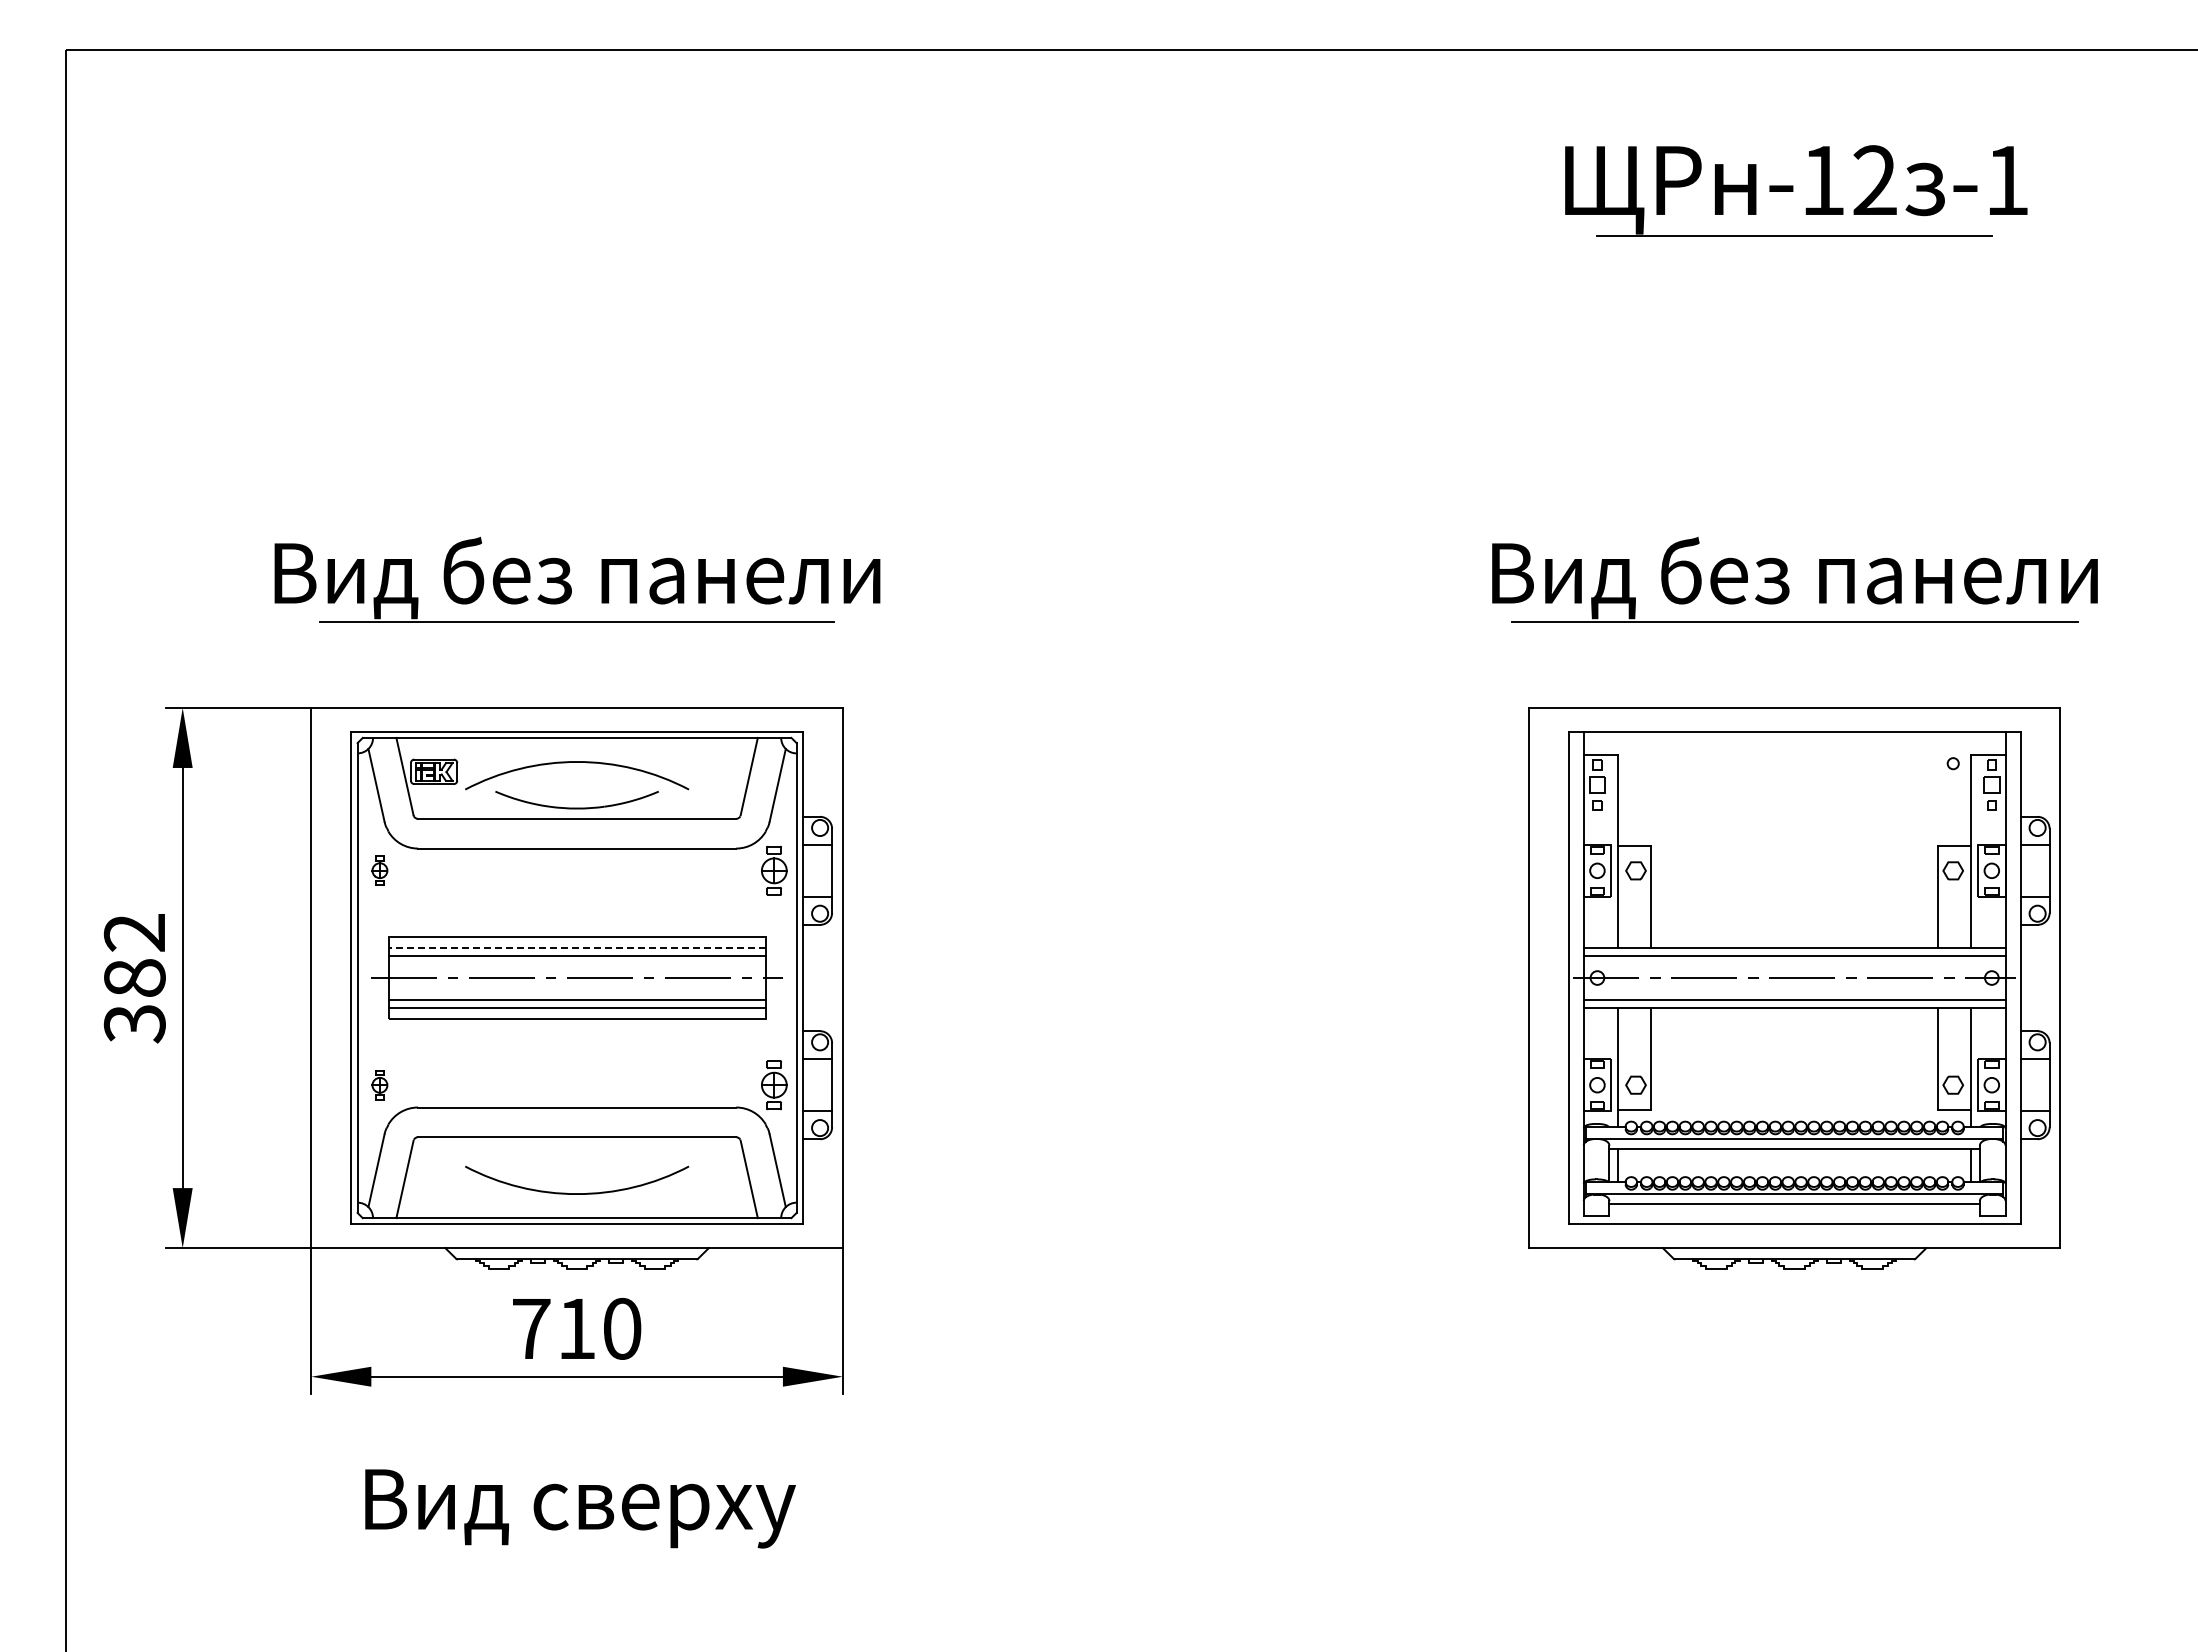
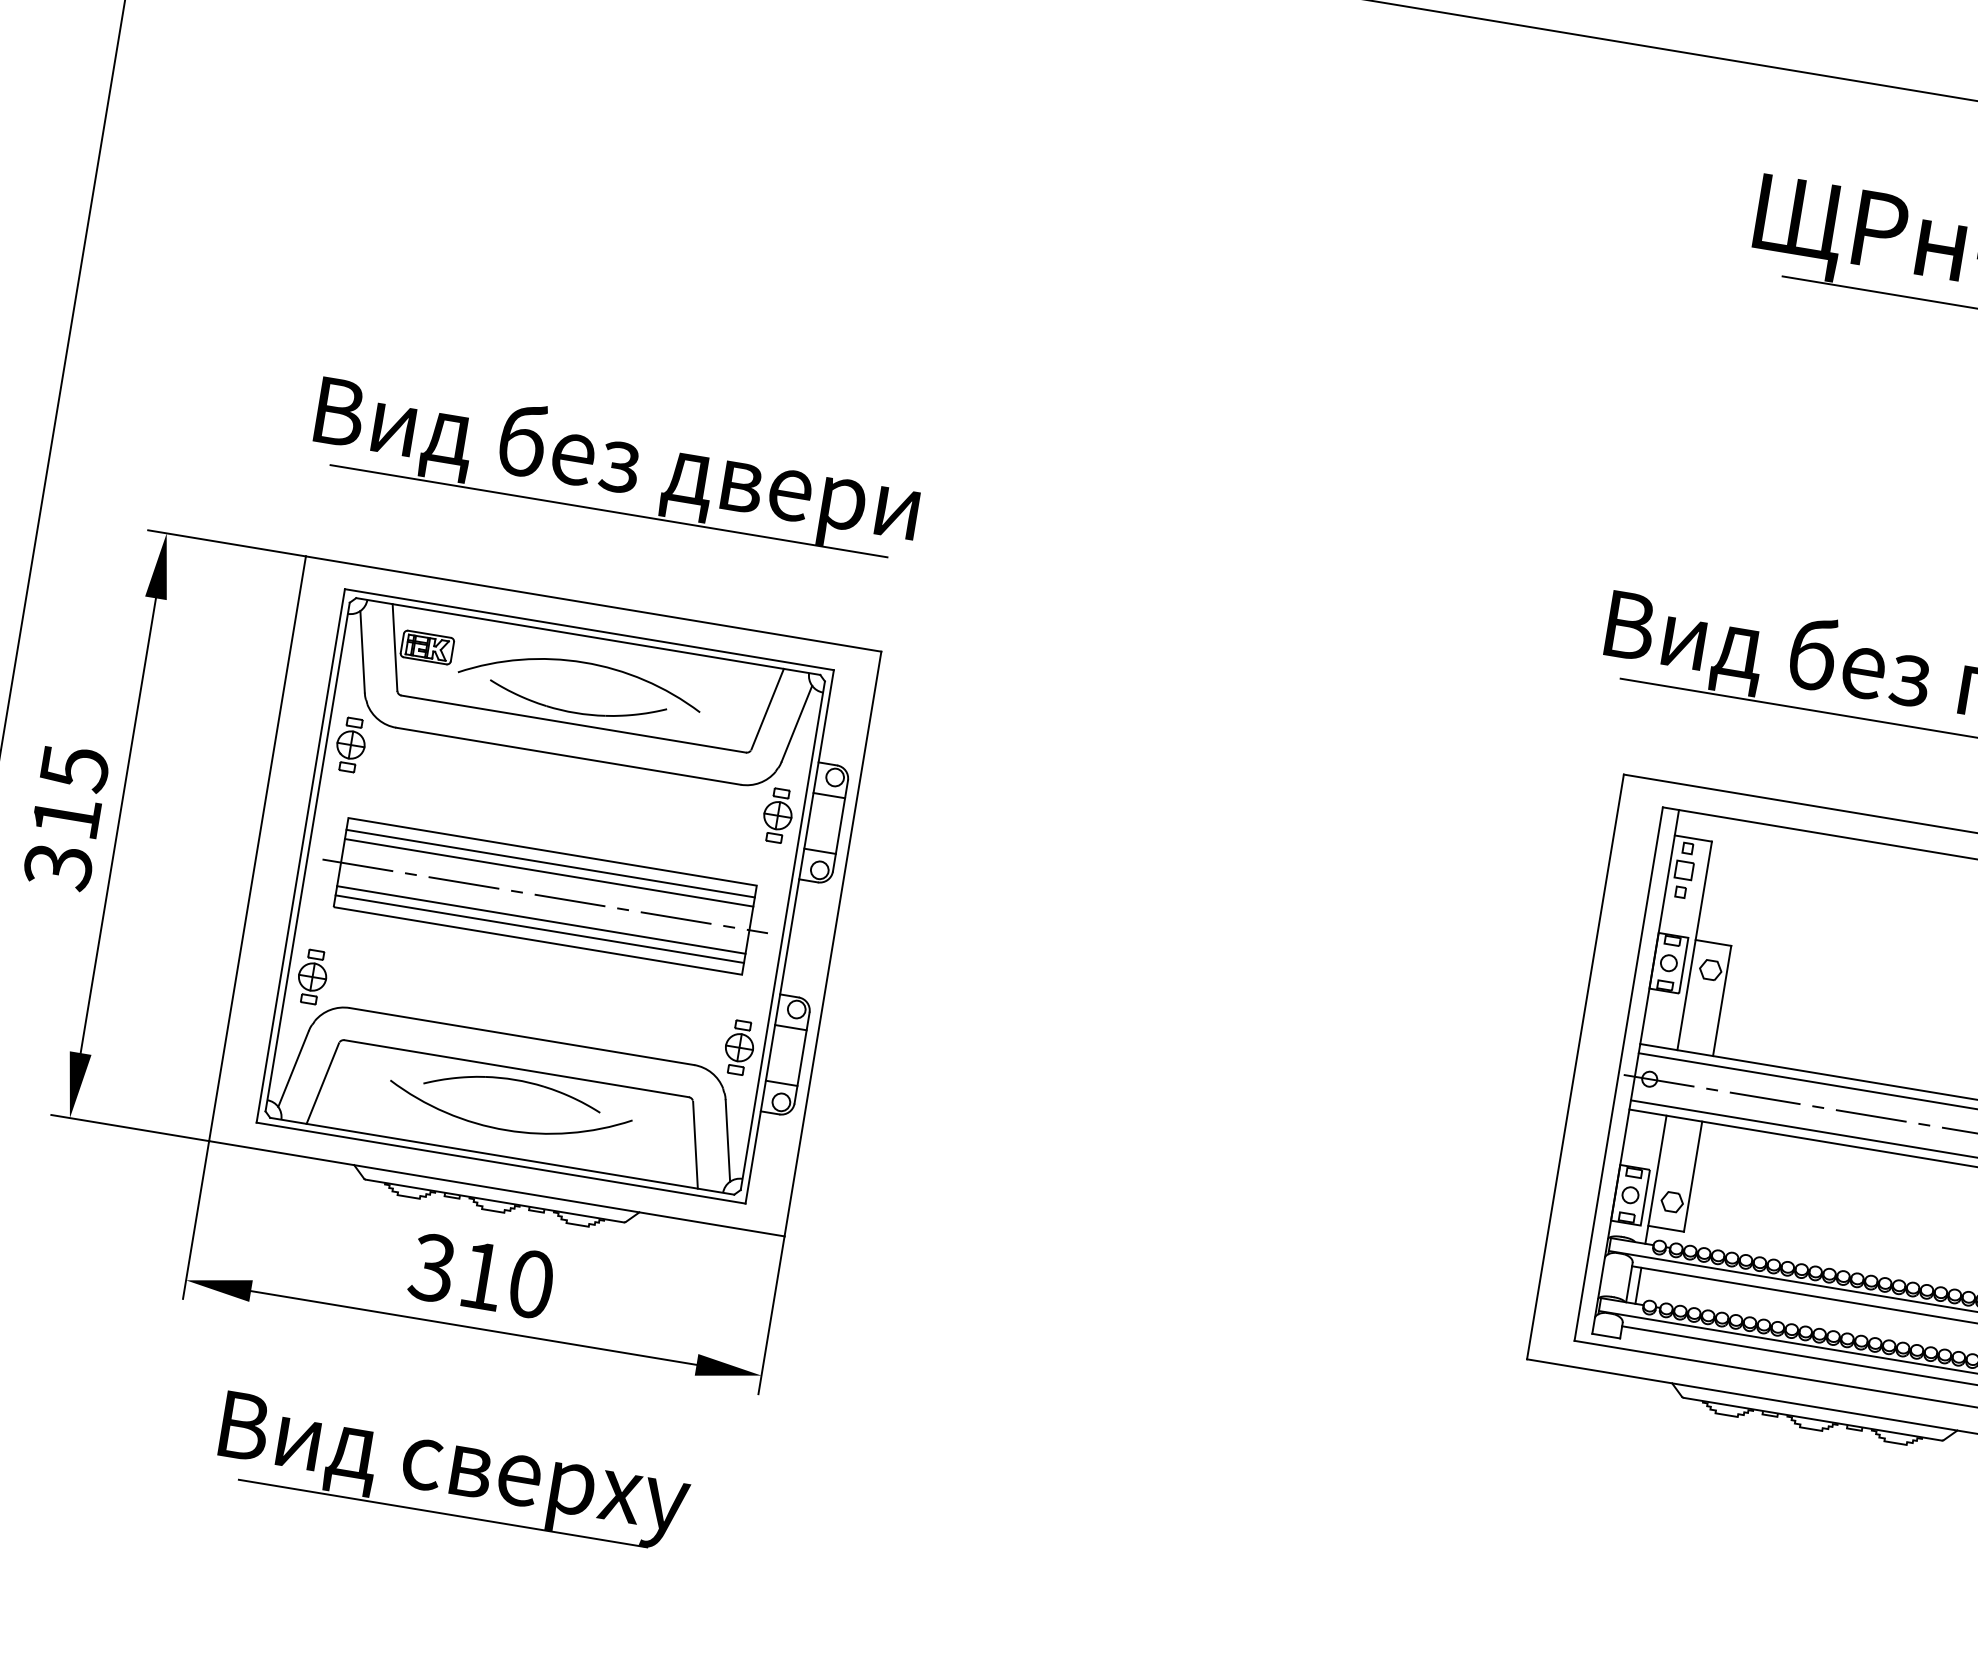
text: (577, 578) -> (617, 463), Вид без панели -> Вид без двери
part: (379, 870) -> (350, 744), size x1.67
line: (577, 947) -> (551, 863), dashed -> solid
text: (134, 955) -> (70, 792), 382 -> 315
part: (379, 1085) -> (312, 977), size x1.67
part: (576, 1148) -> (514, 1080), added
text: (530, 1328) -> (431, 1267), 710 -> 310
line: (576, 1548) -> (442, 1513), added

